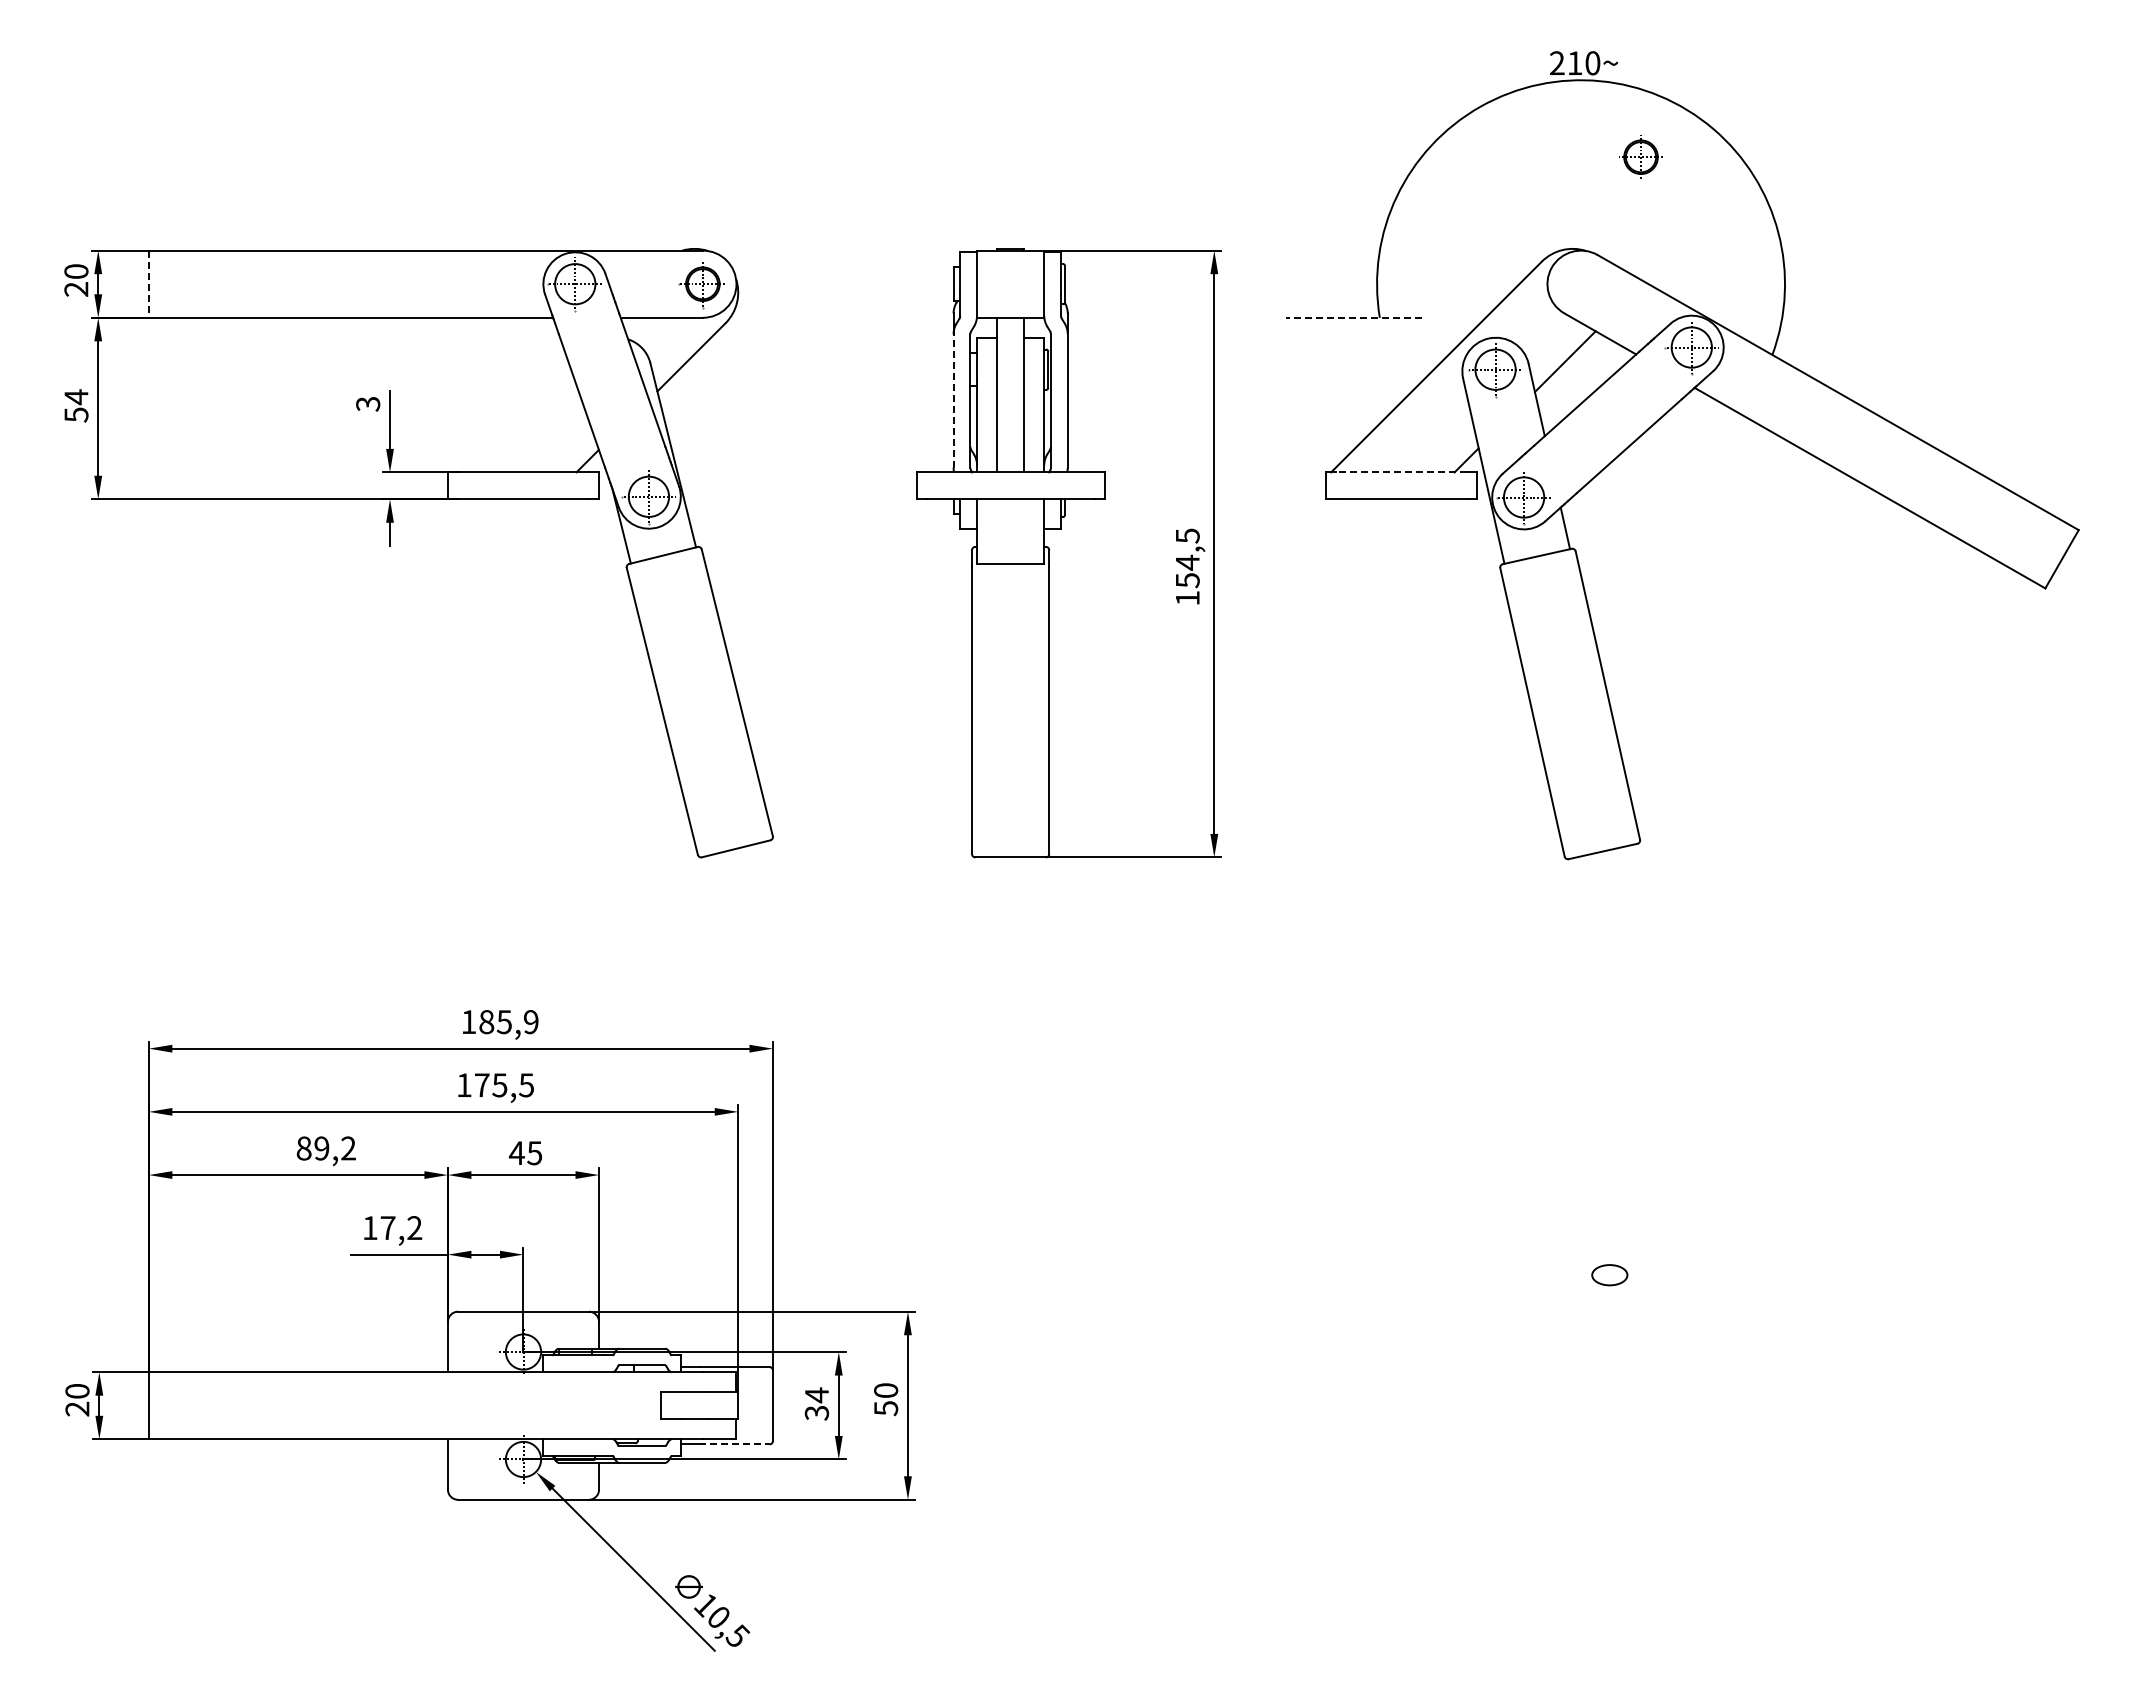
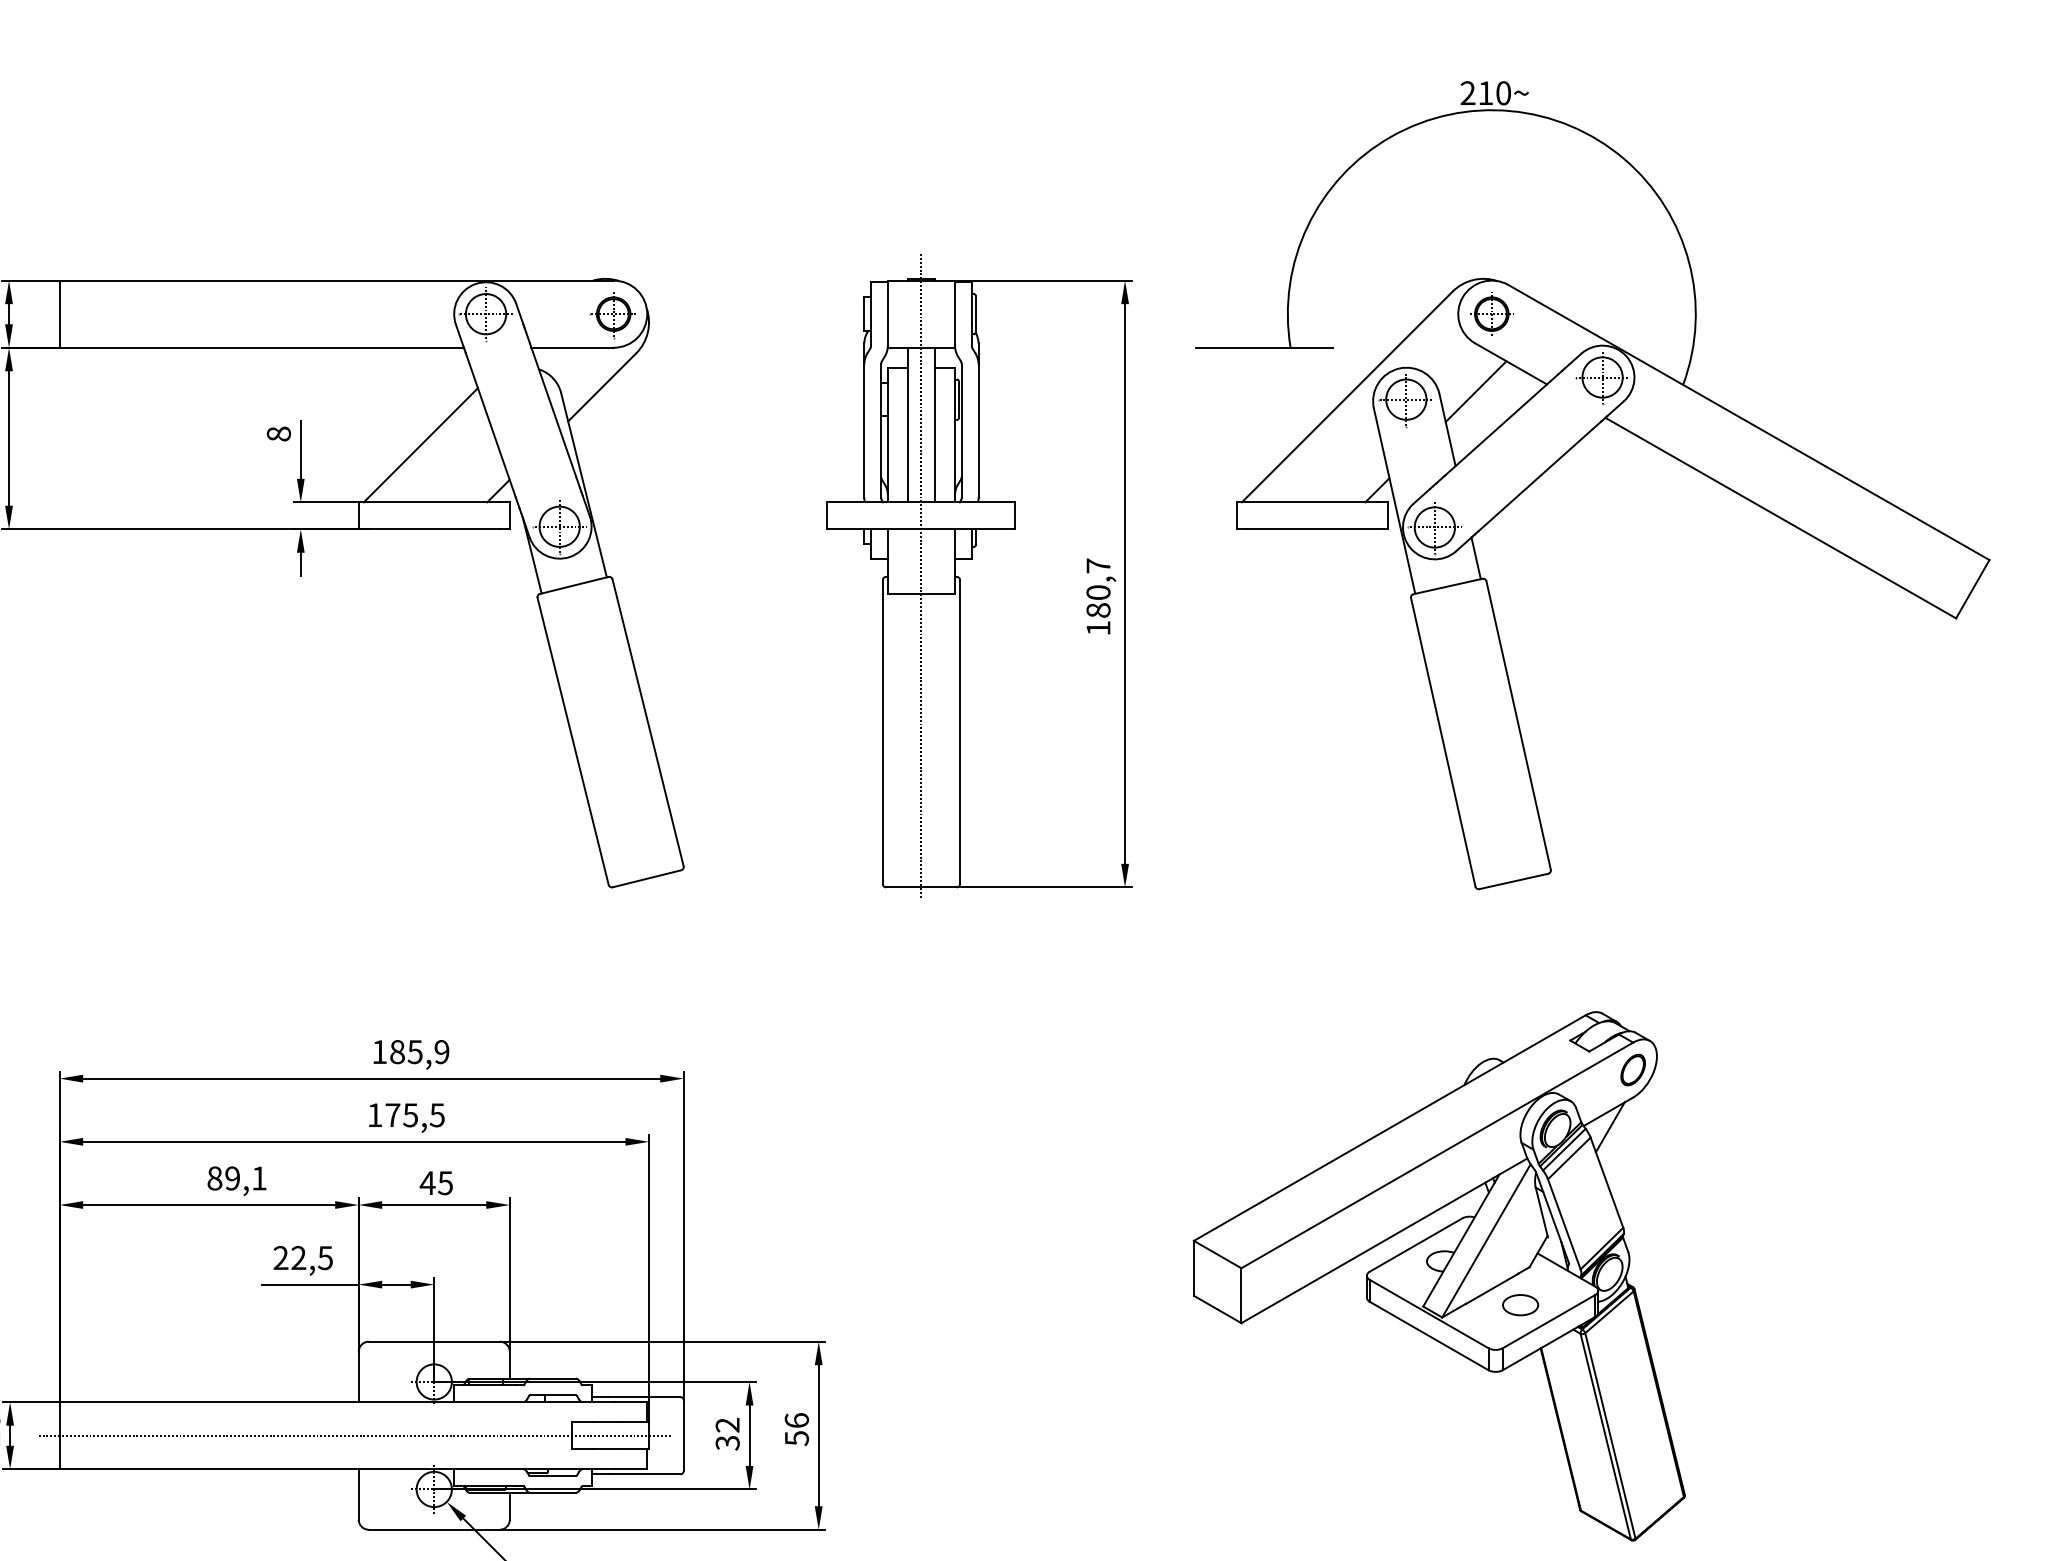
part: (1640, 156) -> (1491, 313), moved
line: (148, 284) -> (59, 314), dashed -> solid
line: (1353, 317) -> (1264, 347), dashed -> solid
line: (953, 400) -> (864, 430), dashed -> solid
text: (368, 403) -> (279, 433), 3 -> 8
line: (509, 415) -> (420, 445), added
line: (1401, 472) -> (1312, 502), dashed -> solid
line: (1010, 546) -> (921, 576), added
text: (1187, 558) -> (1098, 588), 154,5 -> 180,7
text: (348, 1148) -> (259, 1178), 89,2 -> 89,1
text: (392, 1228) -> (303, 1258), 17,2 -> 22,5
part: (1528, 1246) -> (1439, 1276), added
text: (886, 1390) -> (797, 1420), 50 -> 56
text: (816, 1395) -> (727, 1425), 34 -> 32
line: (443, 1405) -> (354, 1435), added
line: (734, 1444) -> (645, 1474), dashed -> solid

